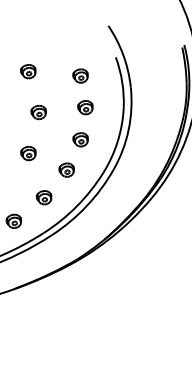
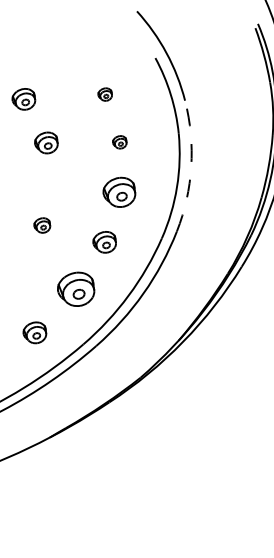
part: (80, 75) -> (105, 93), size x0.6
part: (85, 107) -> (119, 141), size x0.6
part: (38, 112) -> (46, 143), moved
arc: (128, 129) -> (190, 166), solid -> dashed
part: (80, 139) -> (119, 192), size x1.4
part: (28, 153) -> (42, 225), size x0.7
part: (43, 197) -> (75, 289), size x1.6

